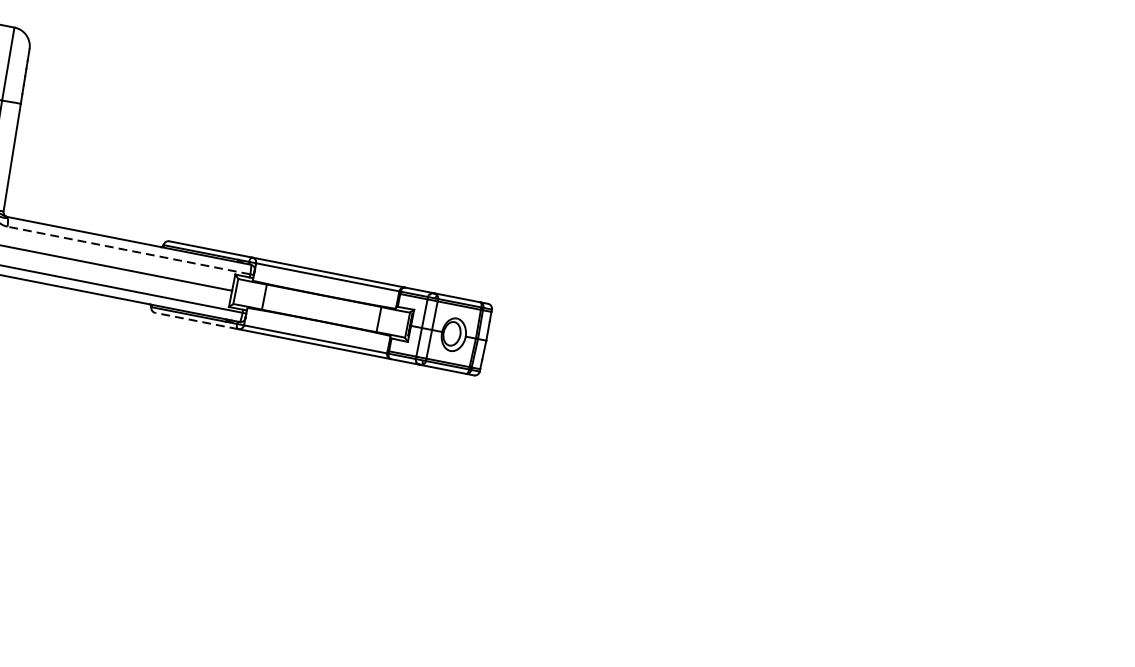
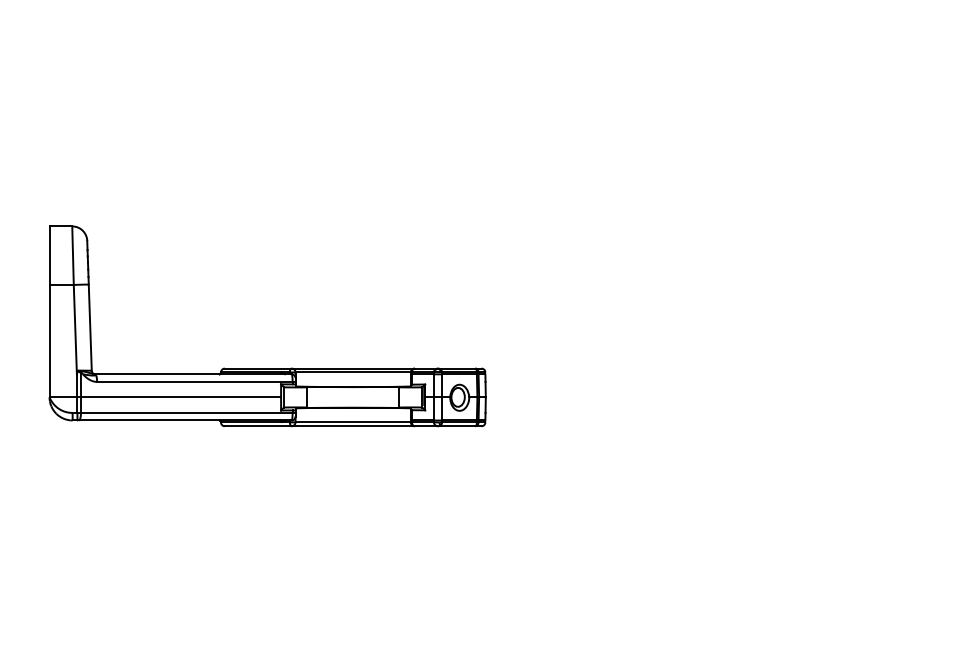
line: (128, 249) -> (194, 381), dashed -> solid
line: (195, 321) -> (257, 426), dashed -> solid

